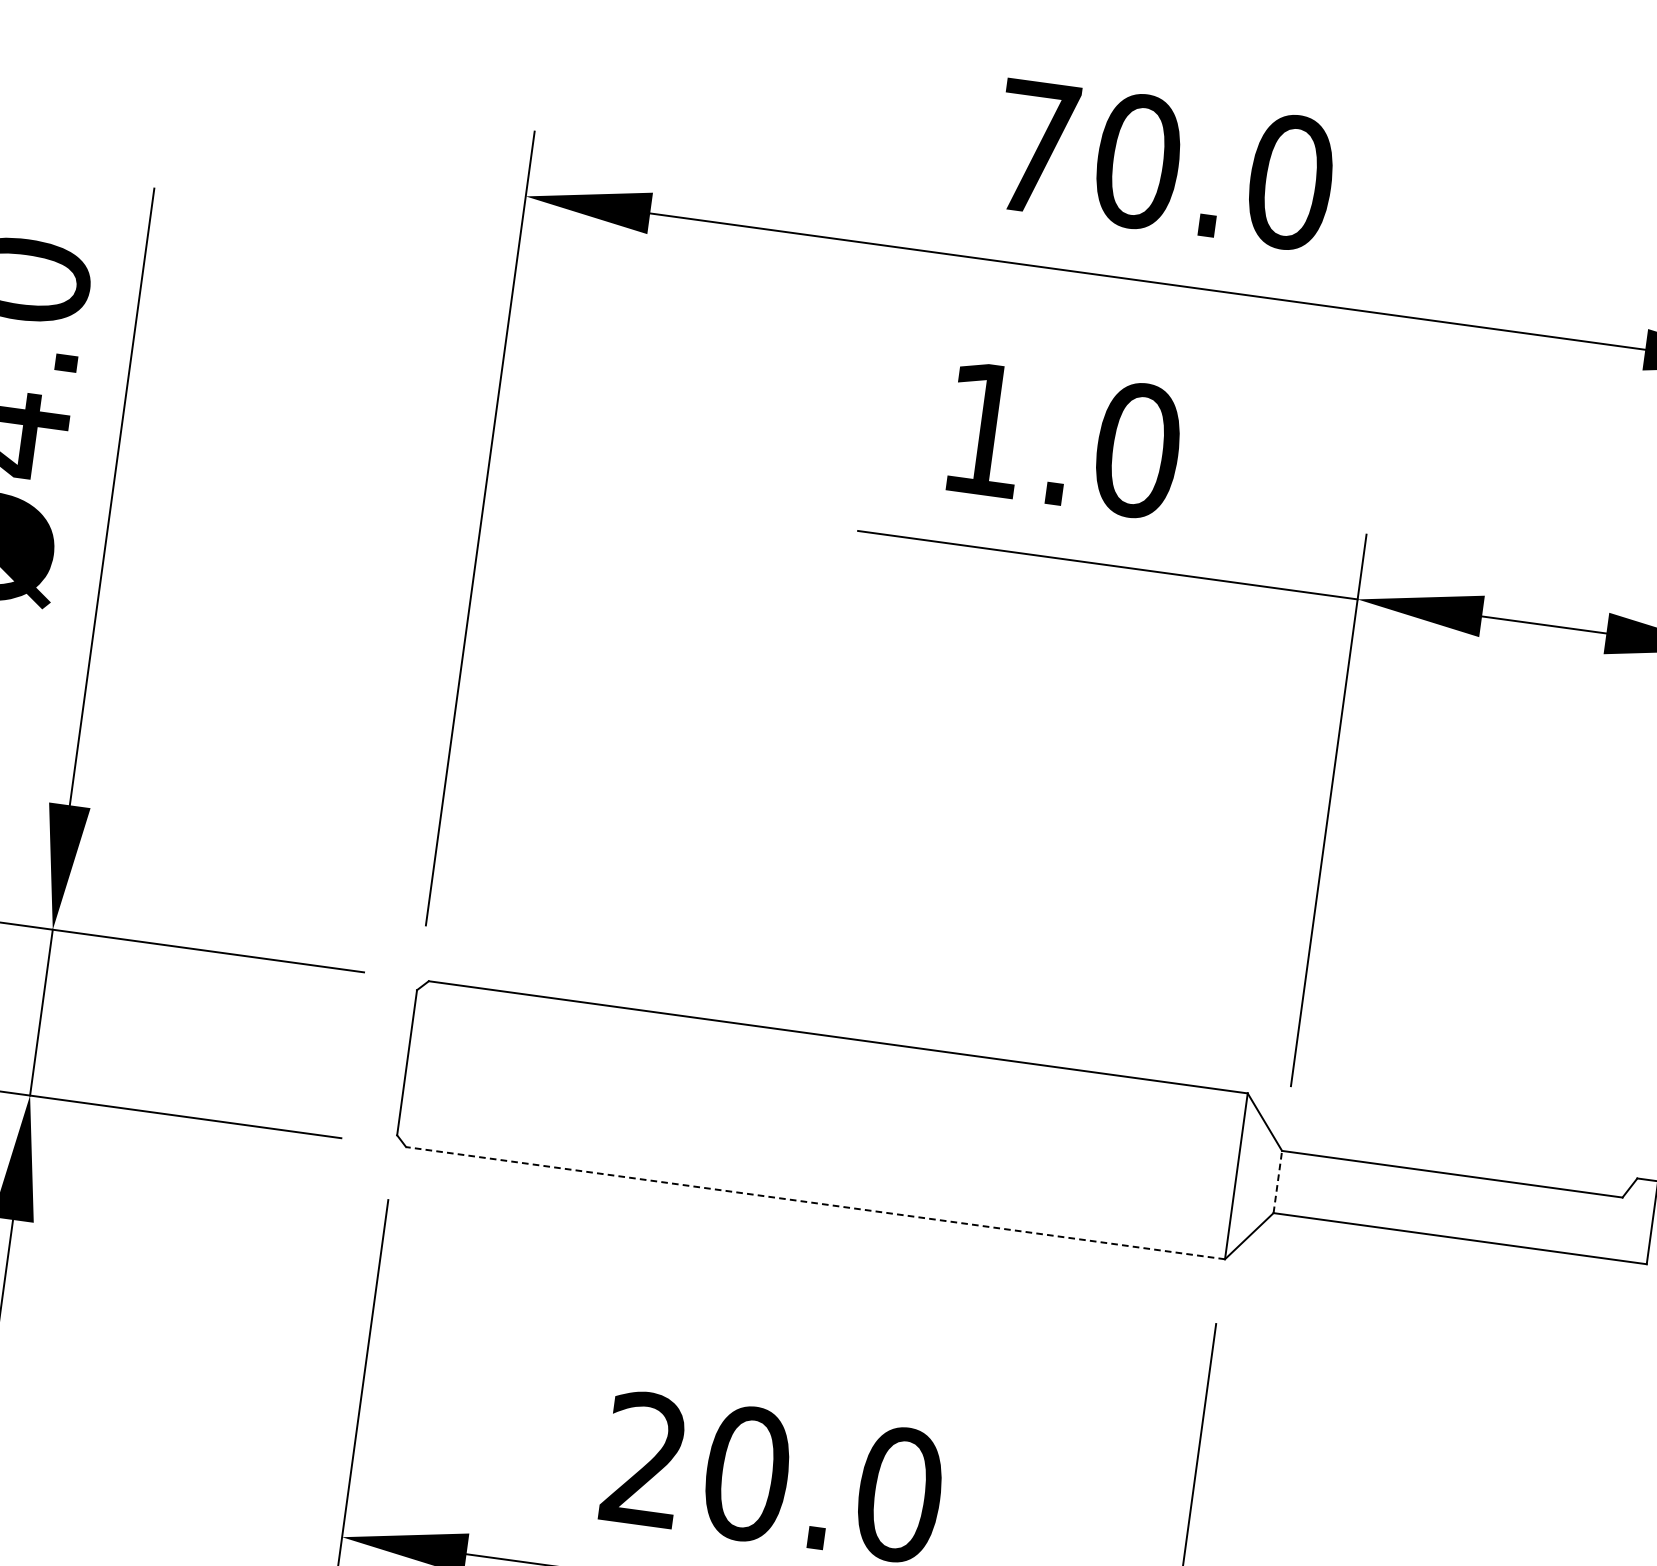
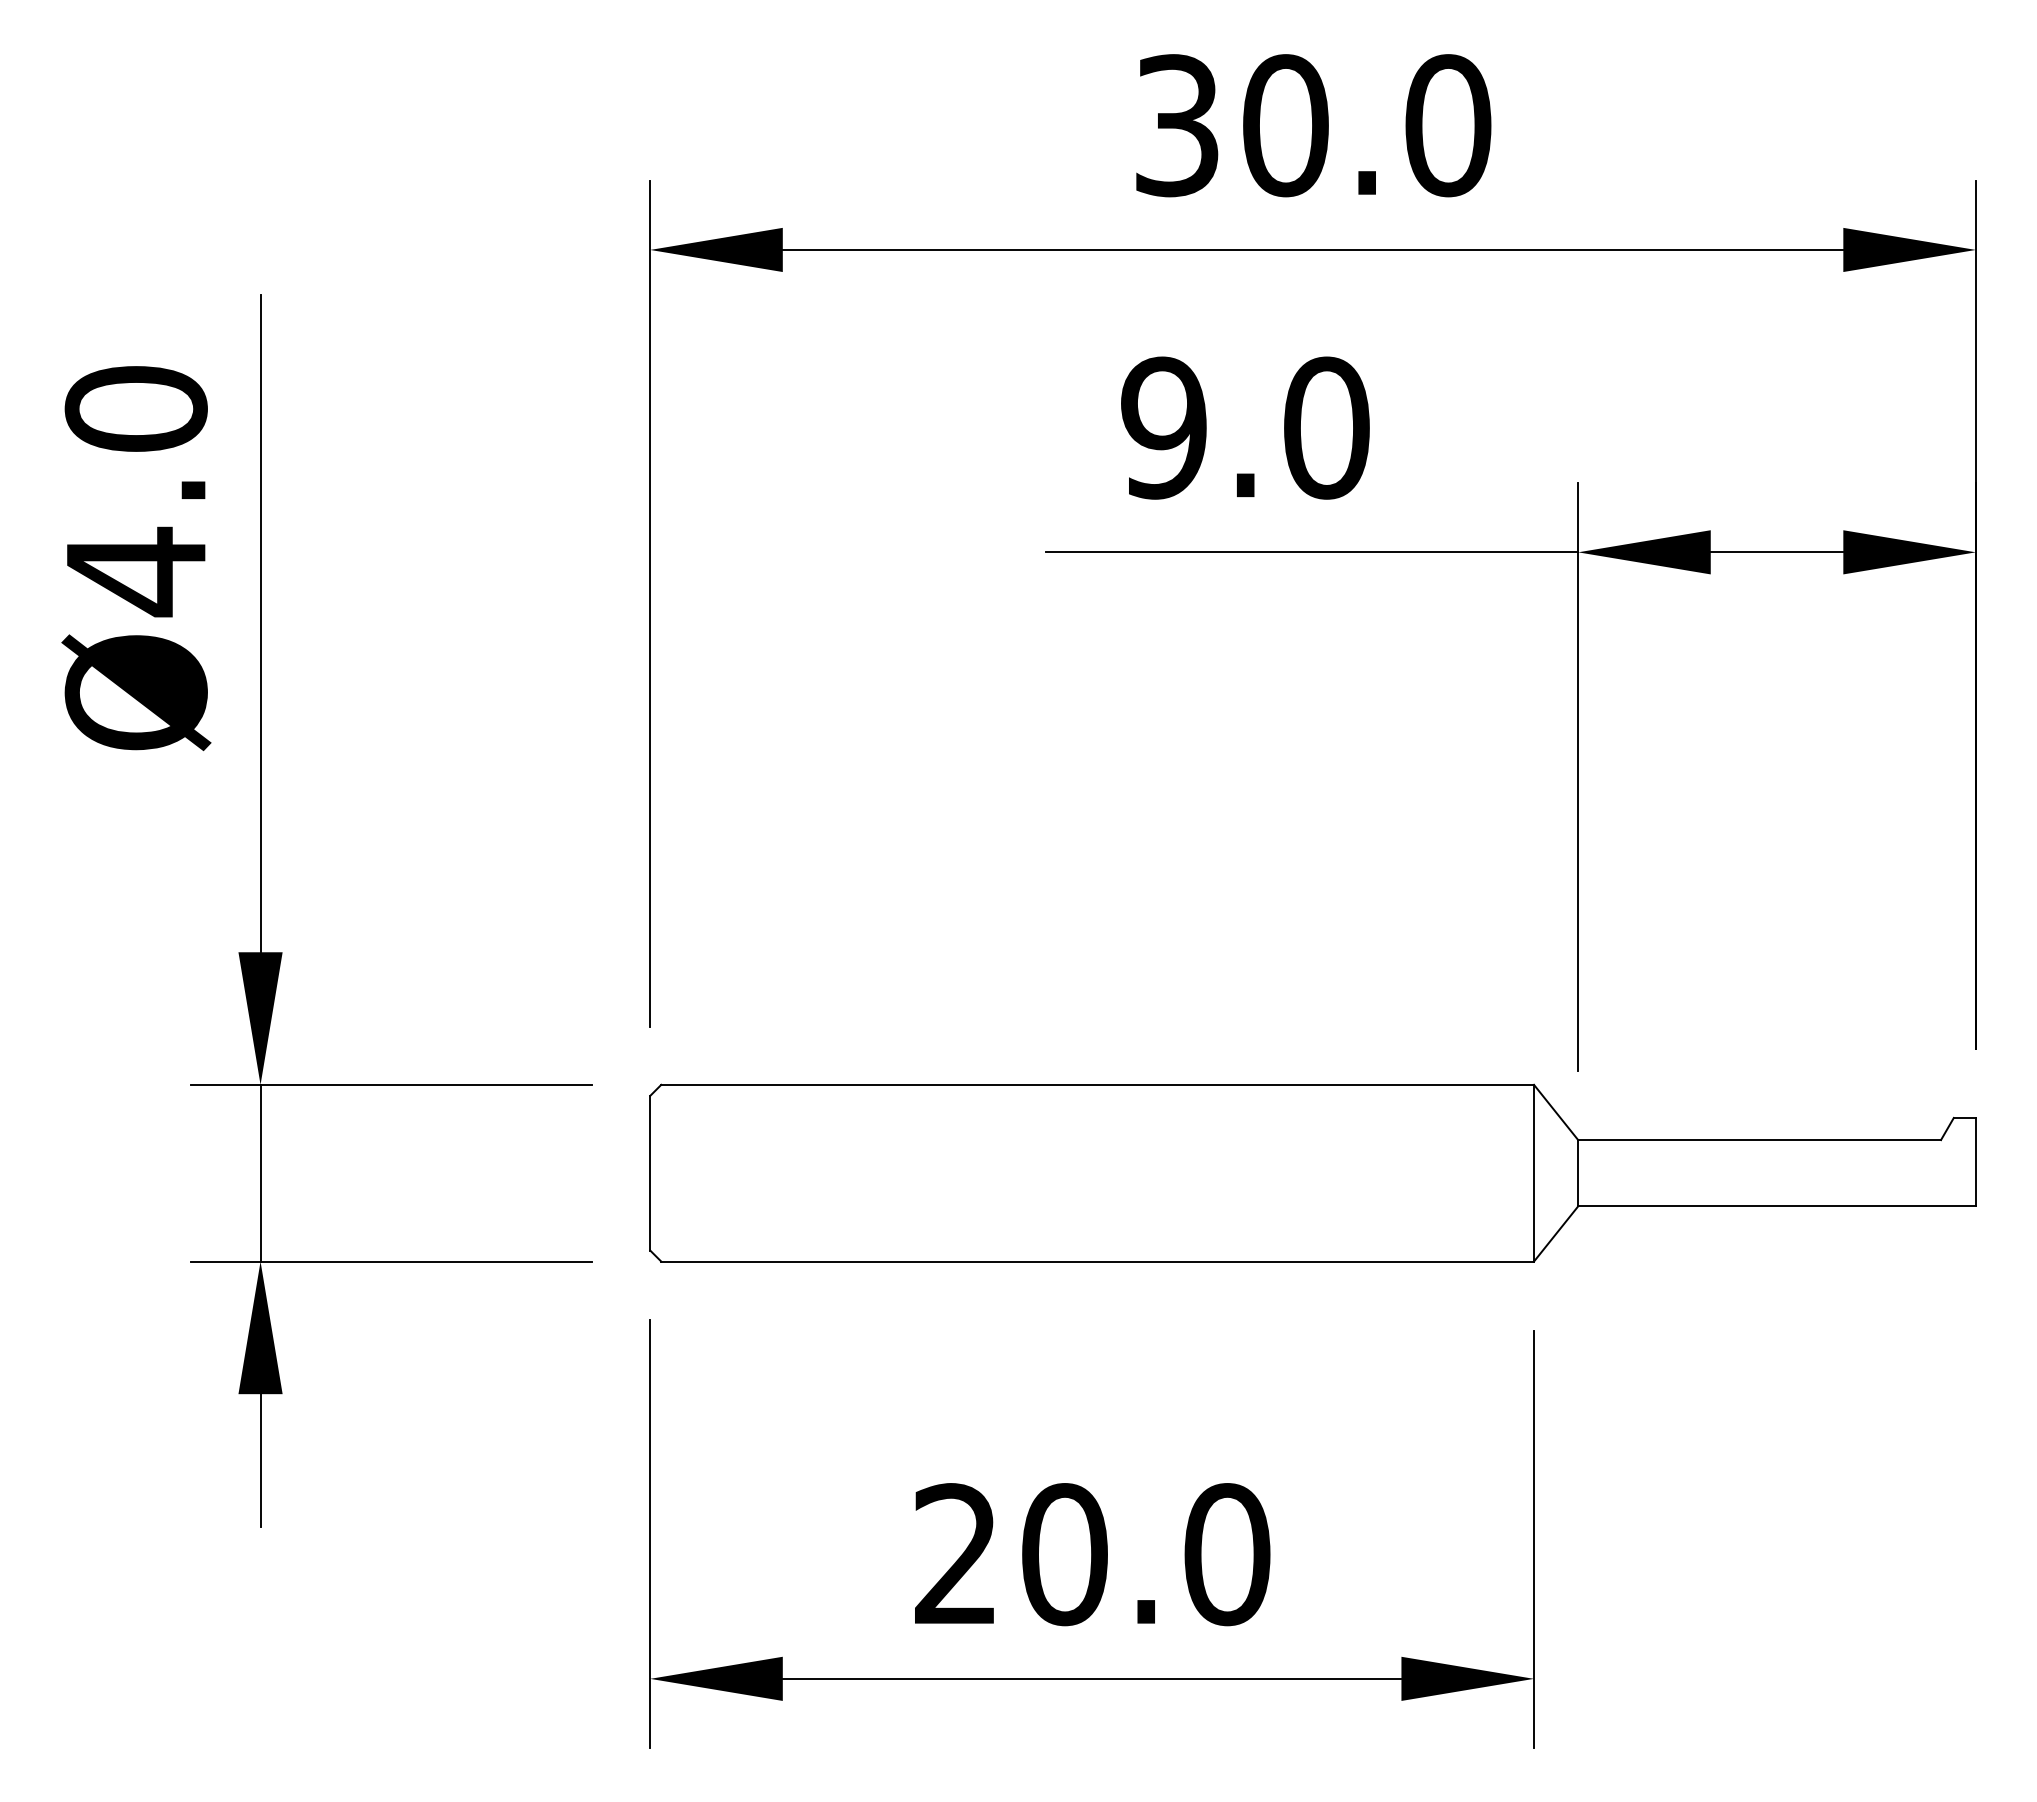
text: (1036, 147) -> (1177, 125), 70.0 -> 30.0
text: (984, 428) -> (1163, 427), 1.0 -> 9.0
line: (1278, 1181) -> (1578, 1172), dashed -> solid
line: (815, 1203) -> (1097, 1261), dashed -> solid

